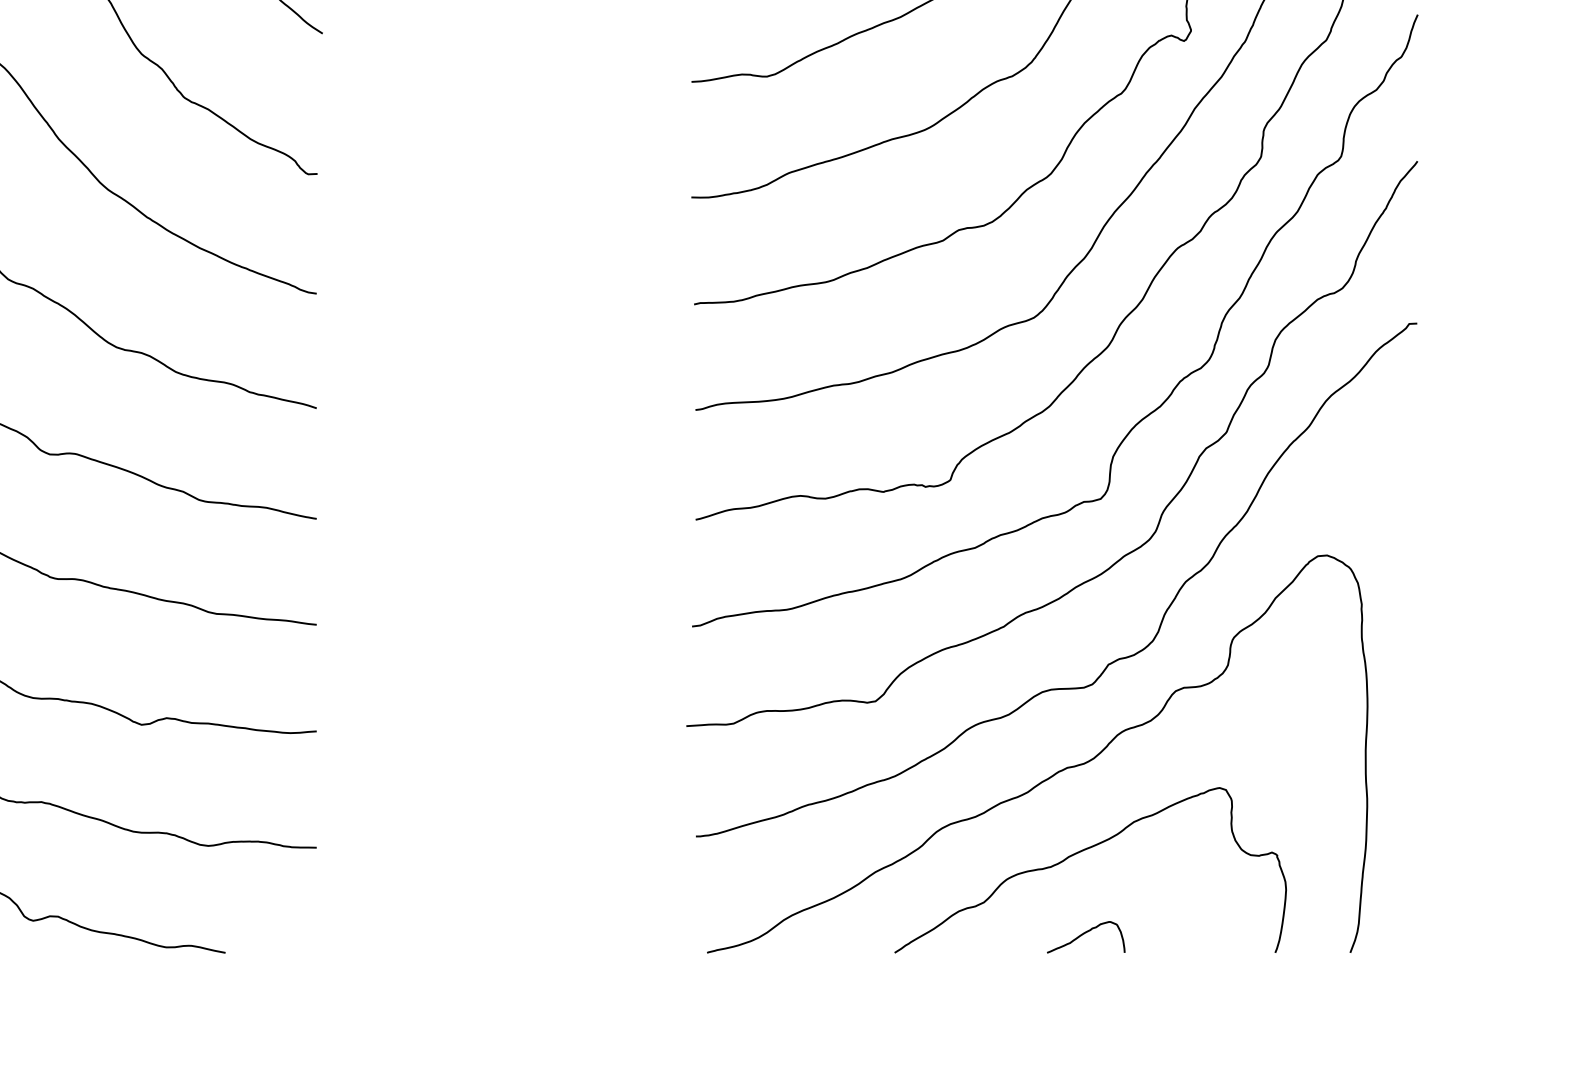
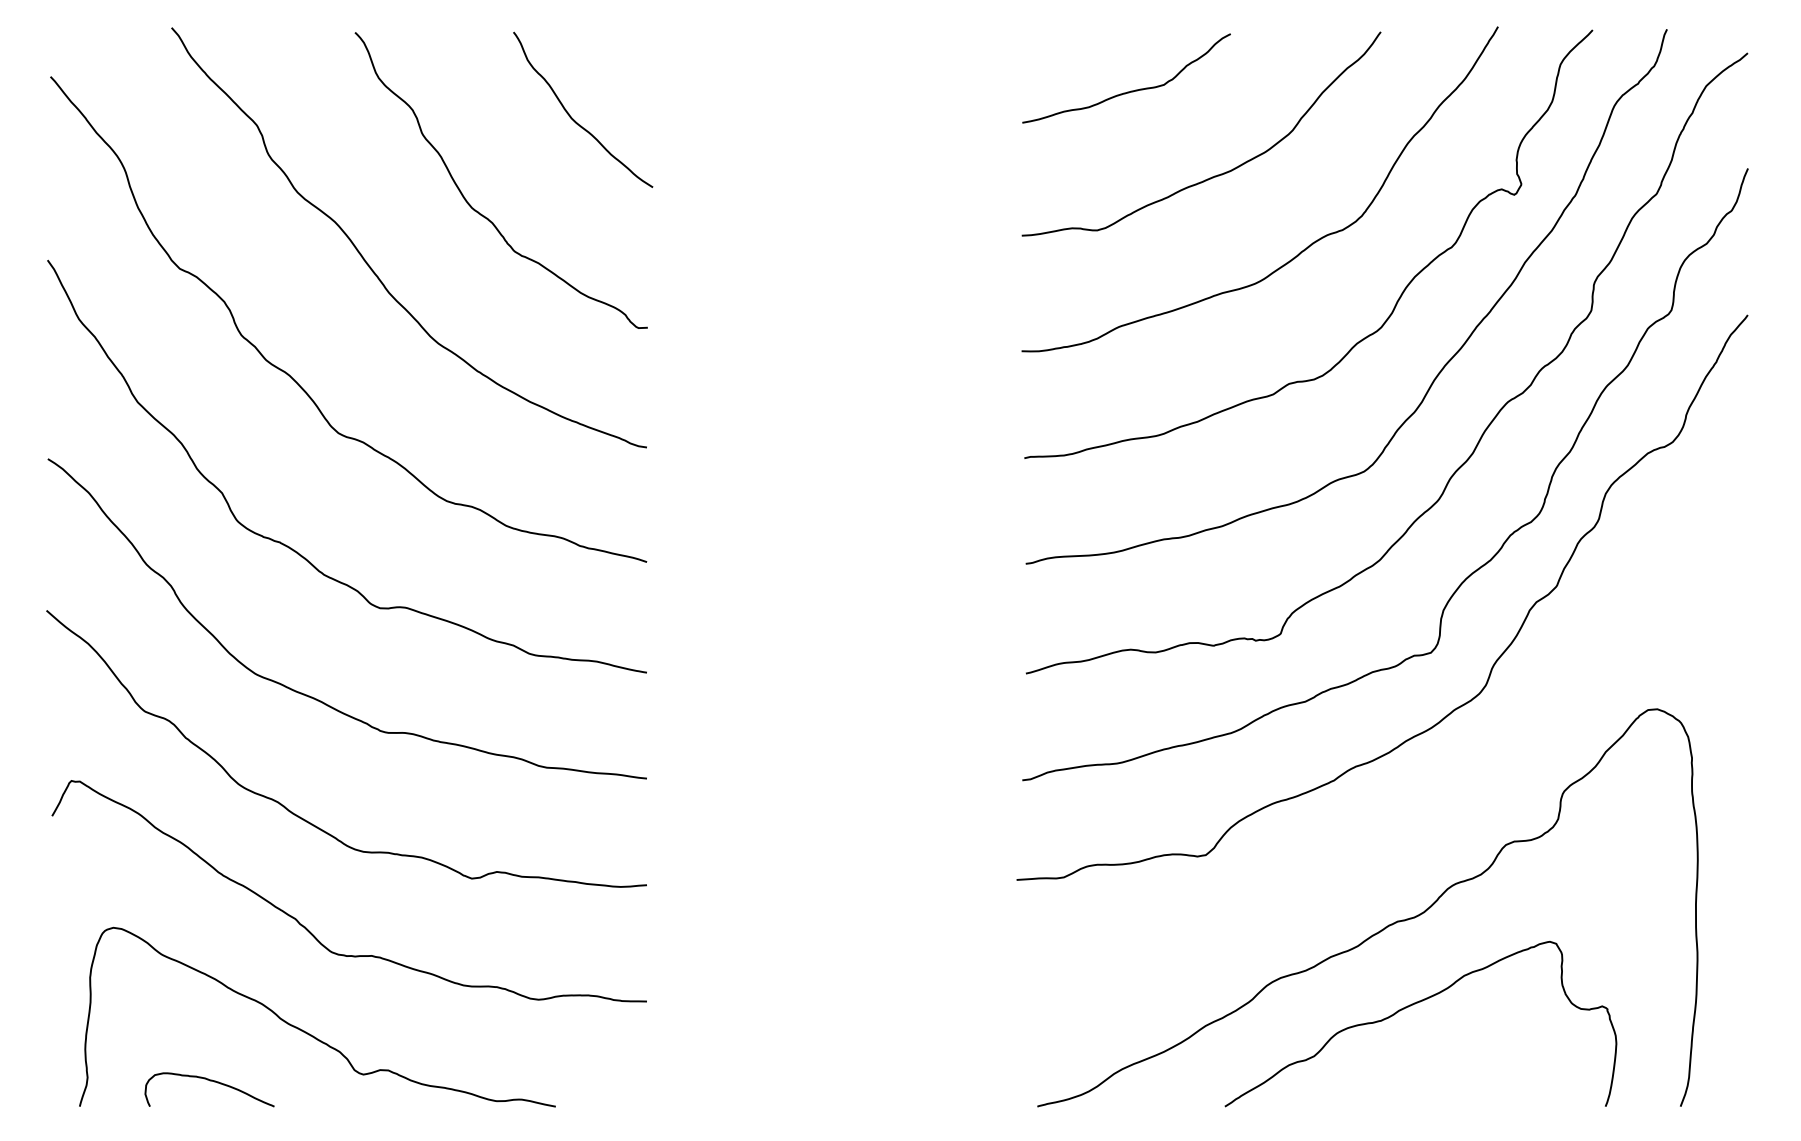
curve: (1108, 663) -> (1438, 817), removed
curve: (1084, 934) -> (1414, 1088), removed

